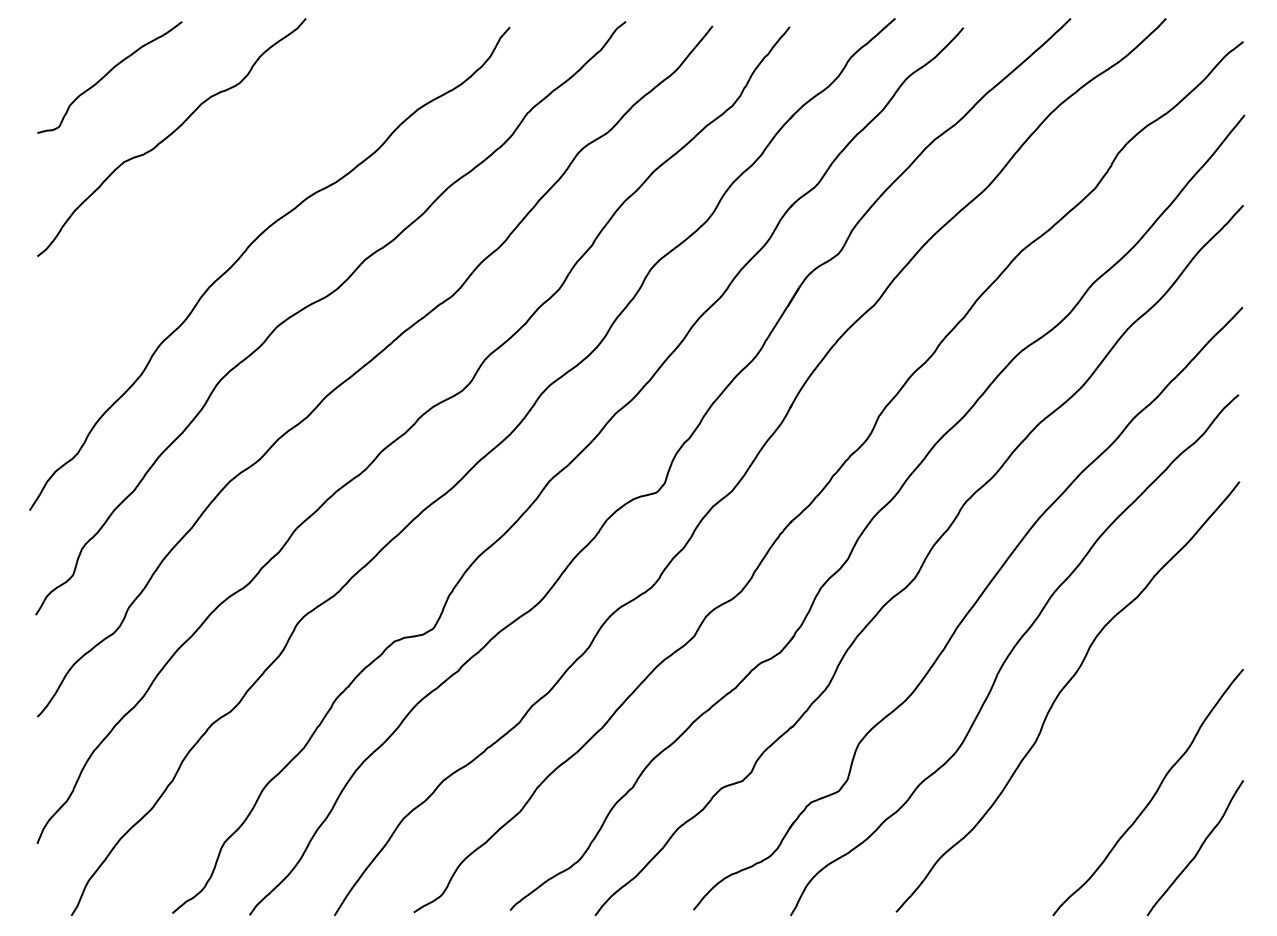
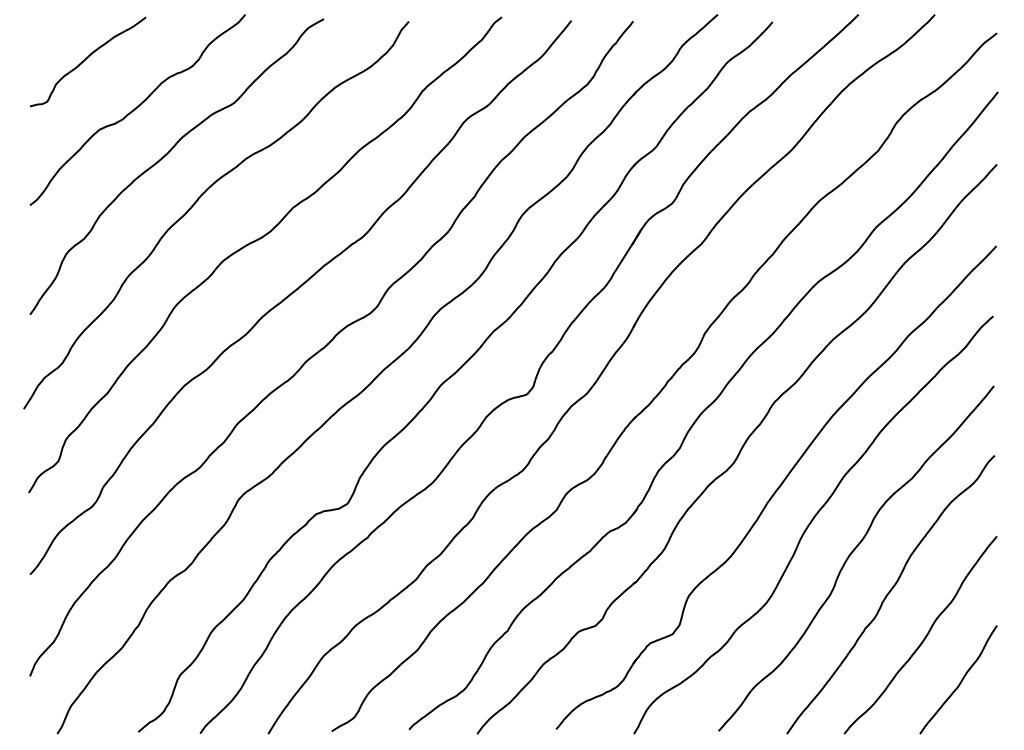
curve: (207, 194) -> (166, 155), added
curve: (1109, 740) -> (889, 593), added

